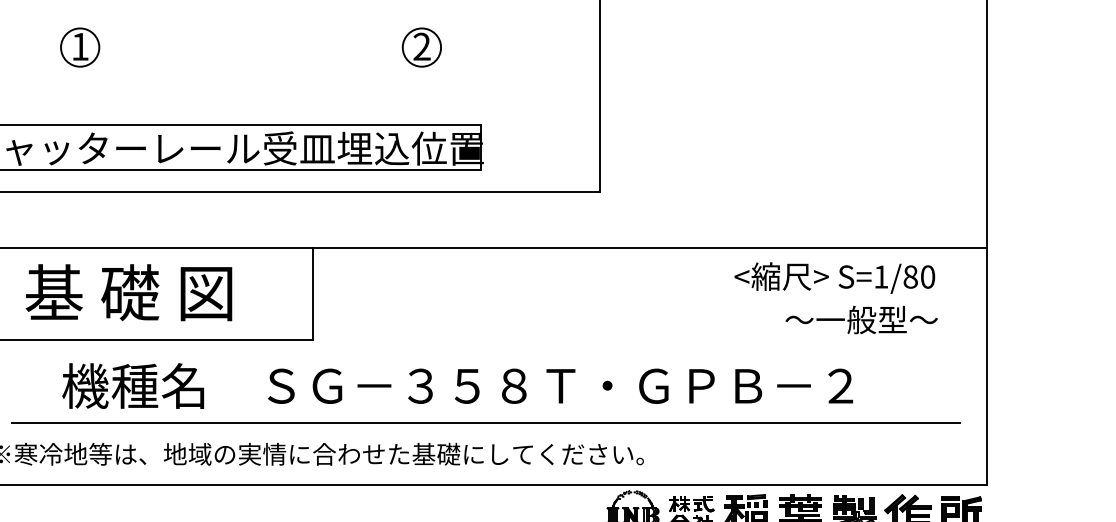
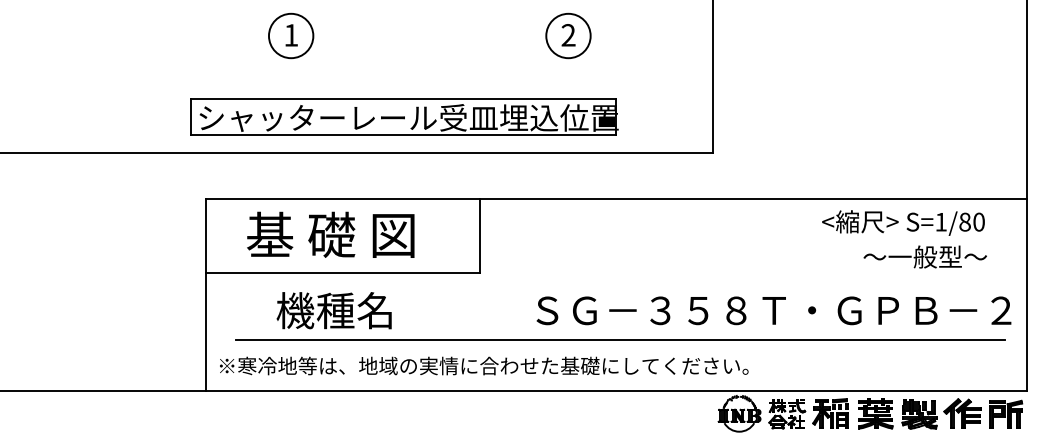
circle: (79, 46) -> (290, 35), size x1.43
circle: (421, 46) -> (568, 35), size x1.43
text: (559, 385) -> (773, 310), moved

